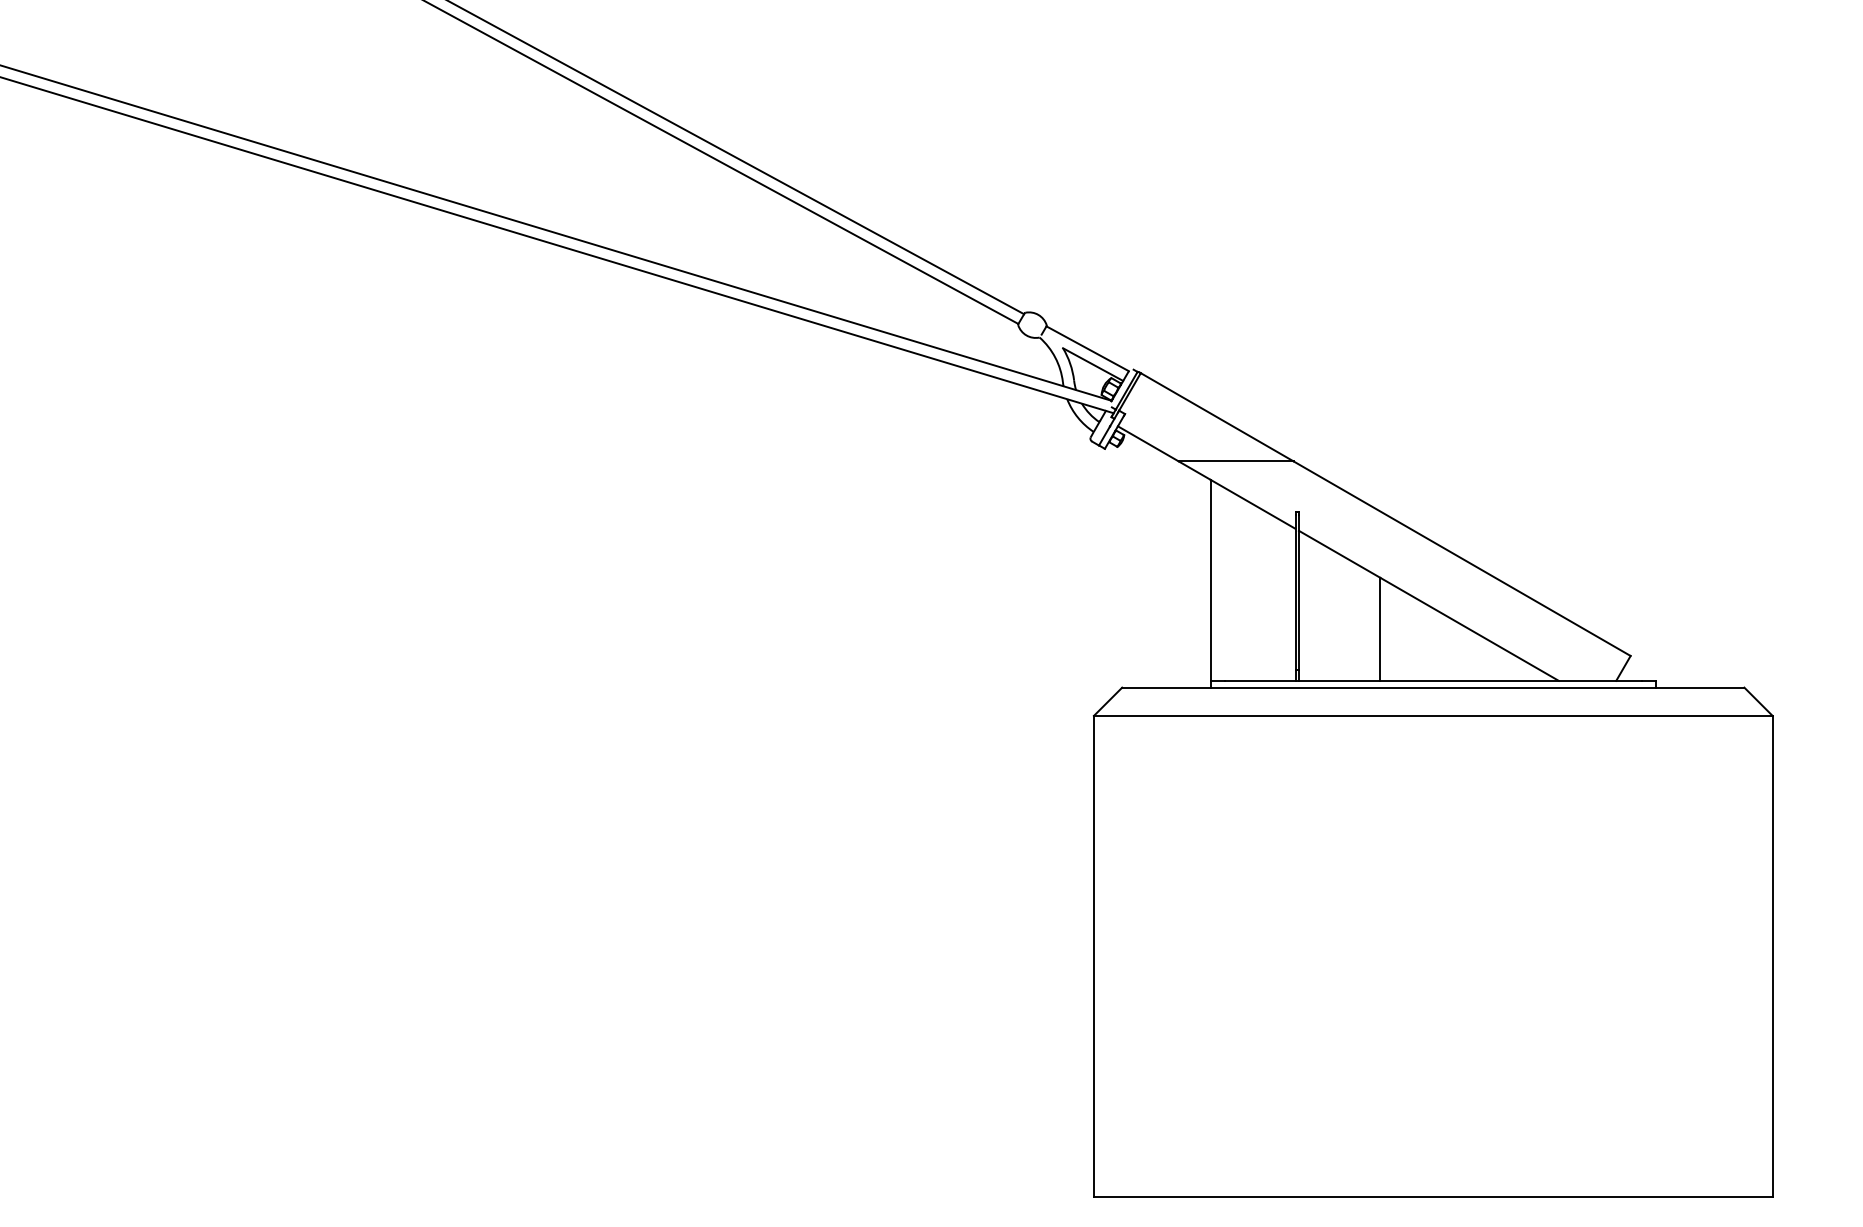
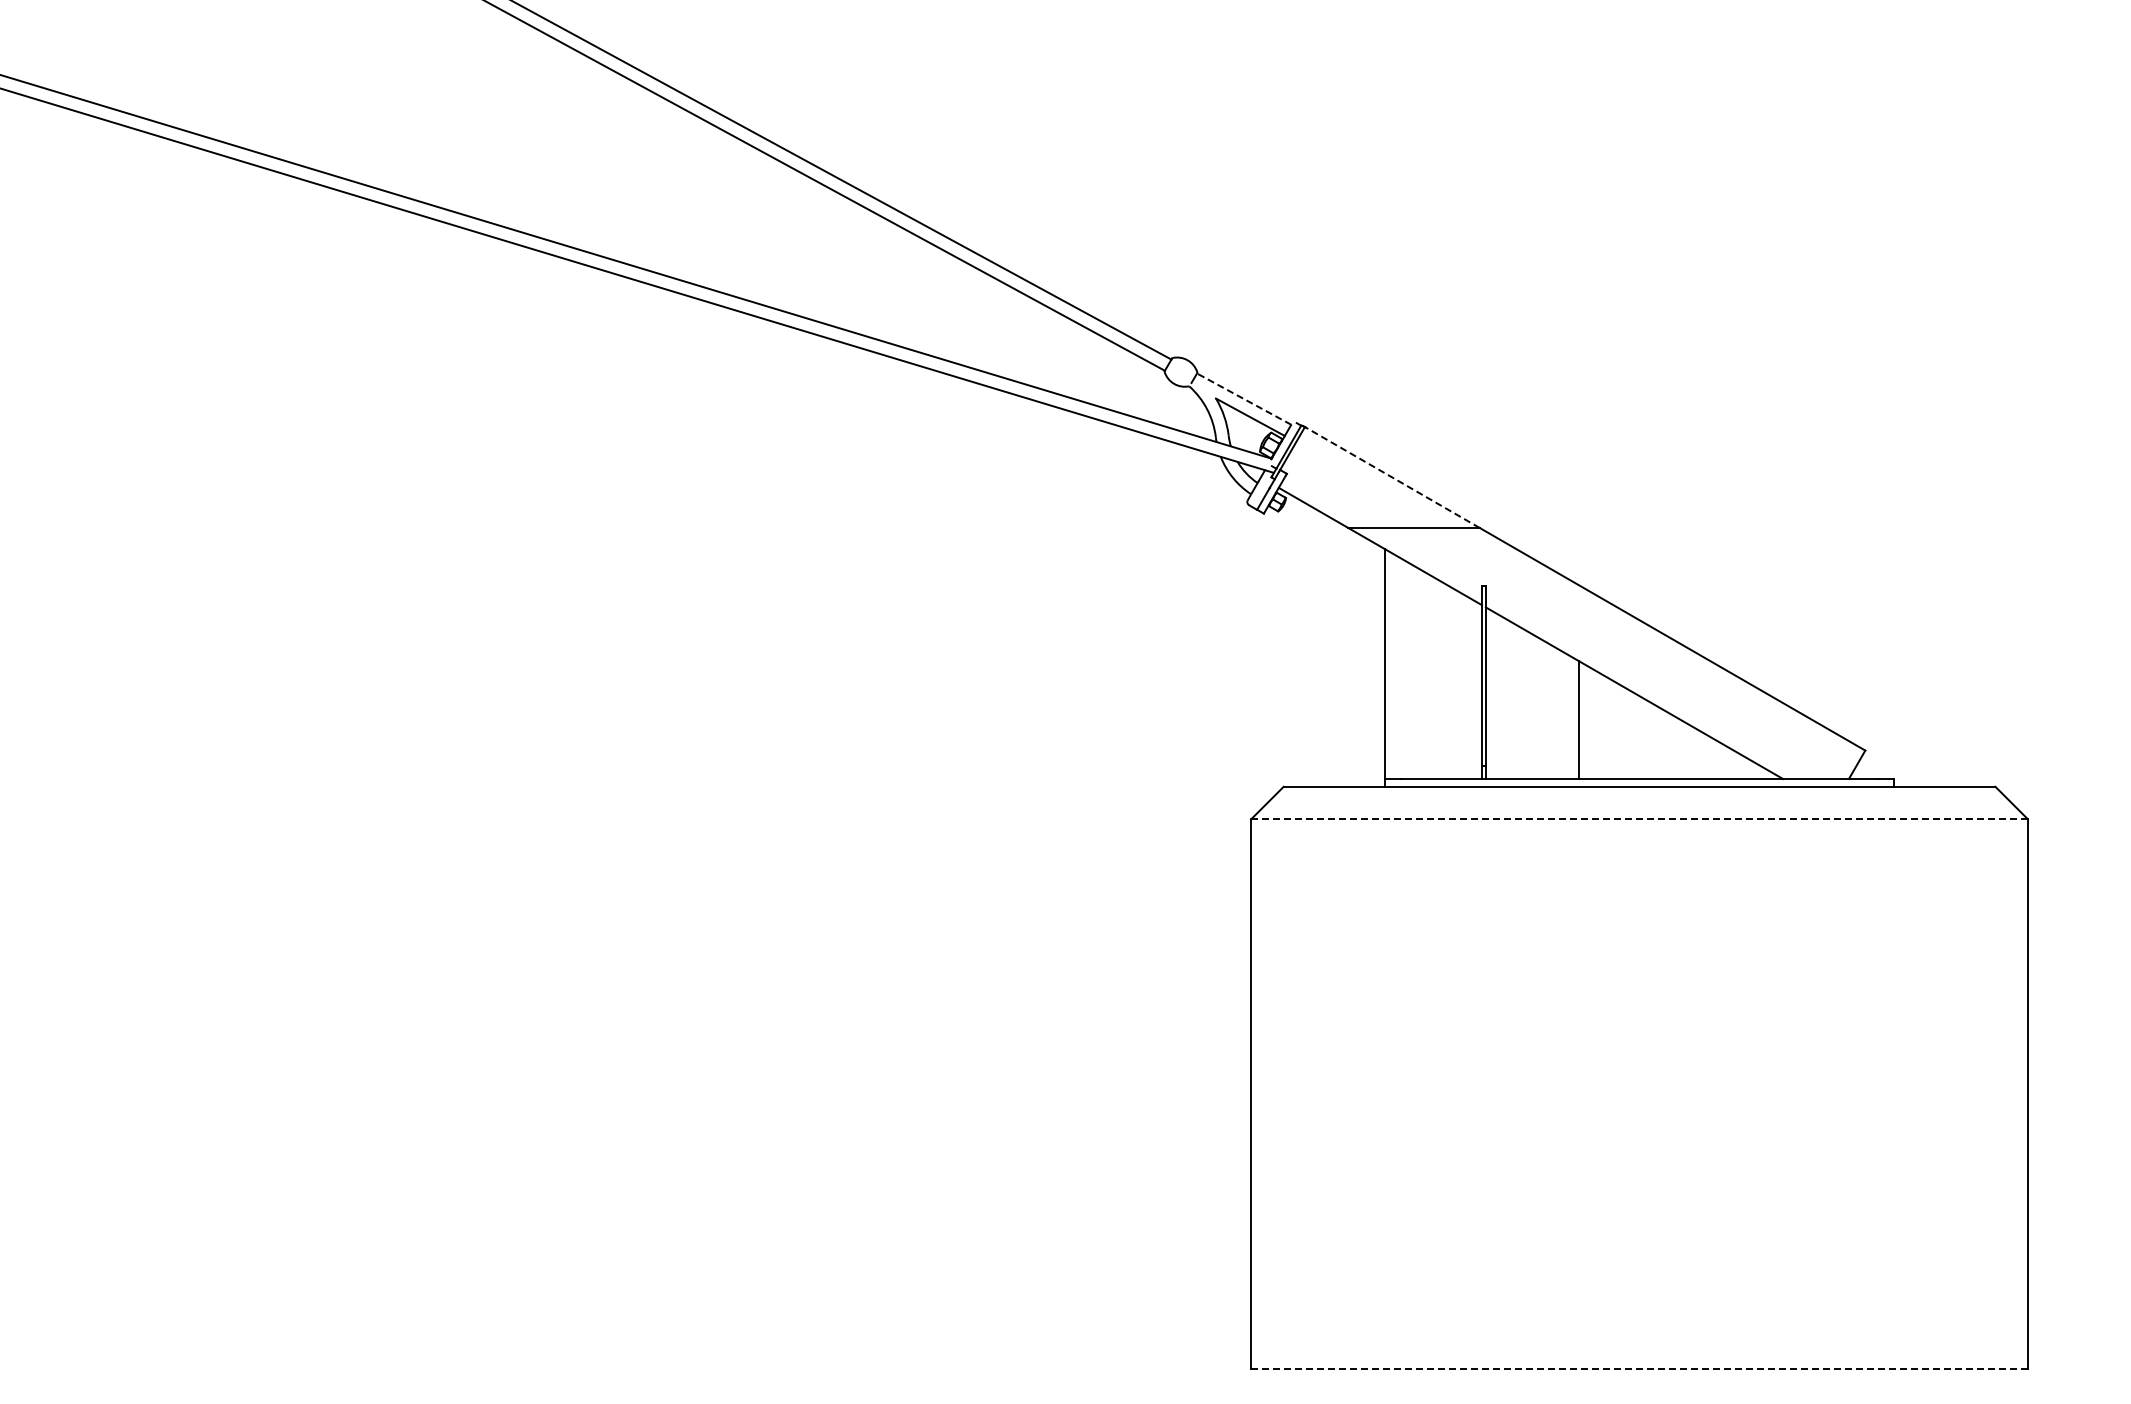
line: (1087, 349) -> (1244, 399), solid -> dashed
line: (1217, 417) -> (1392, 477), solid -> dashed
line: (1434, 716) -> (1640, 819), solid -> dashed
line: (1434, 1196) -> (1640, 1369), solid -> dashed

